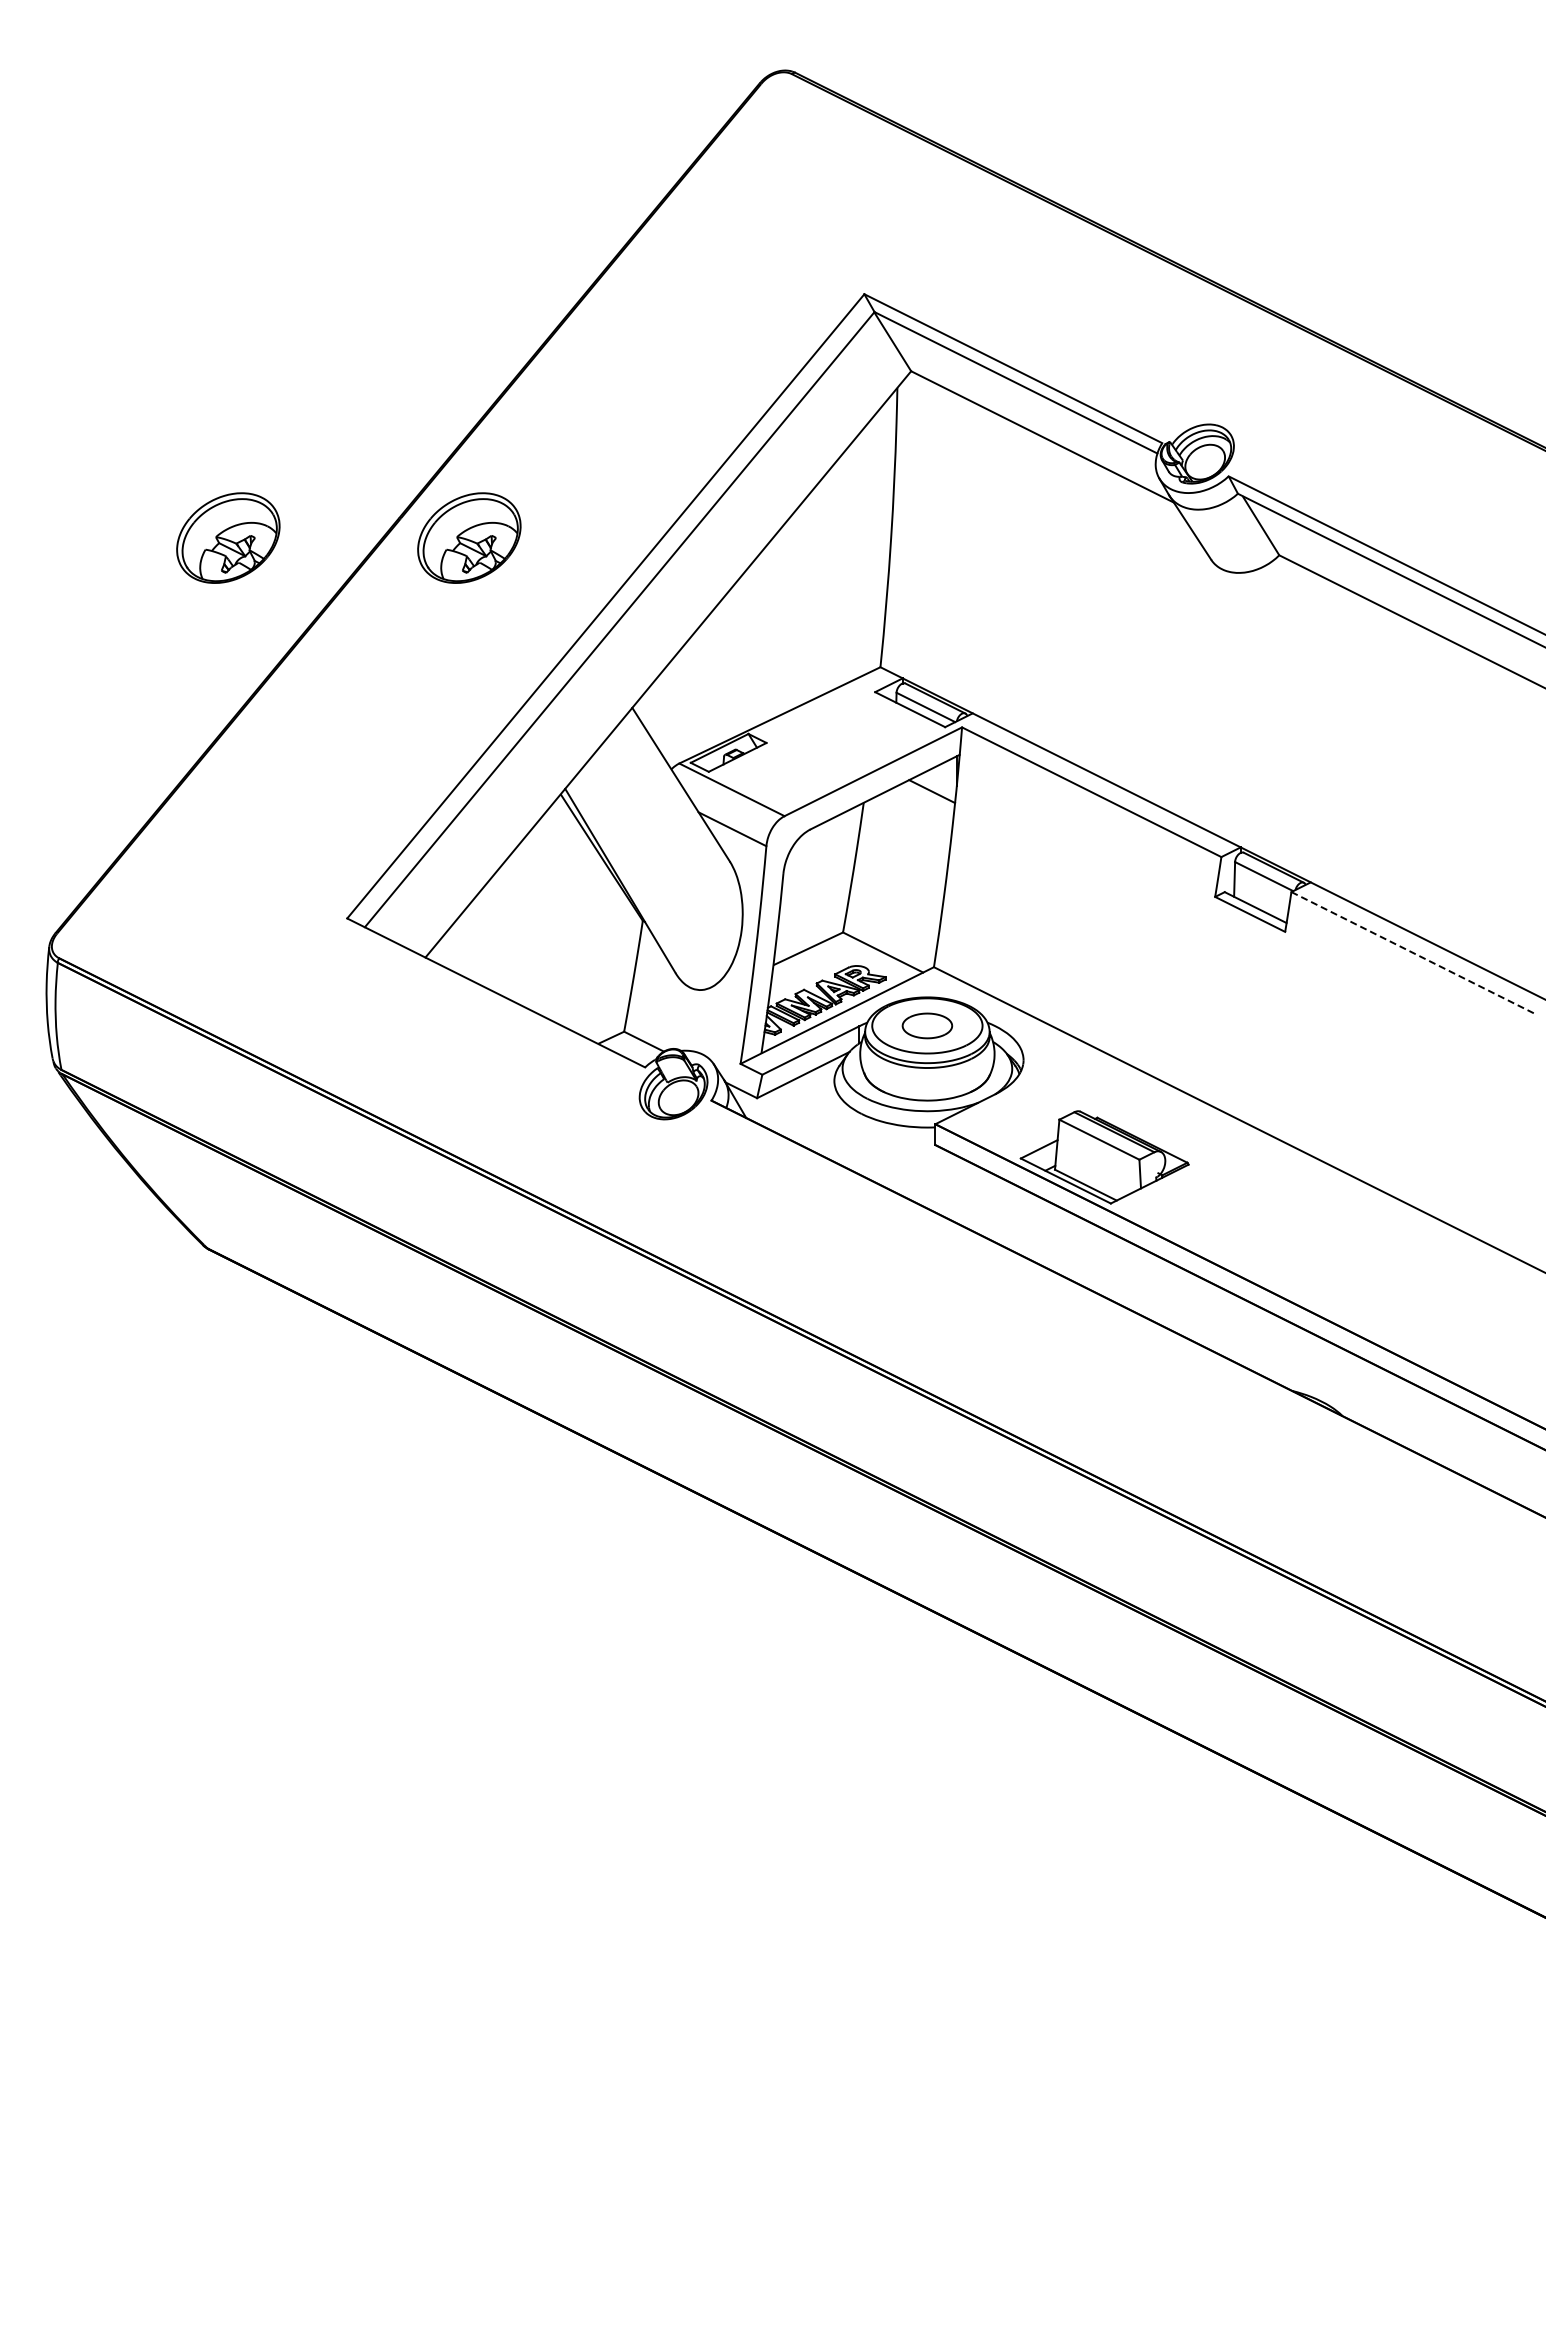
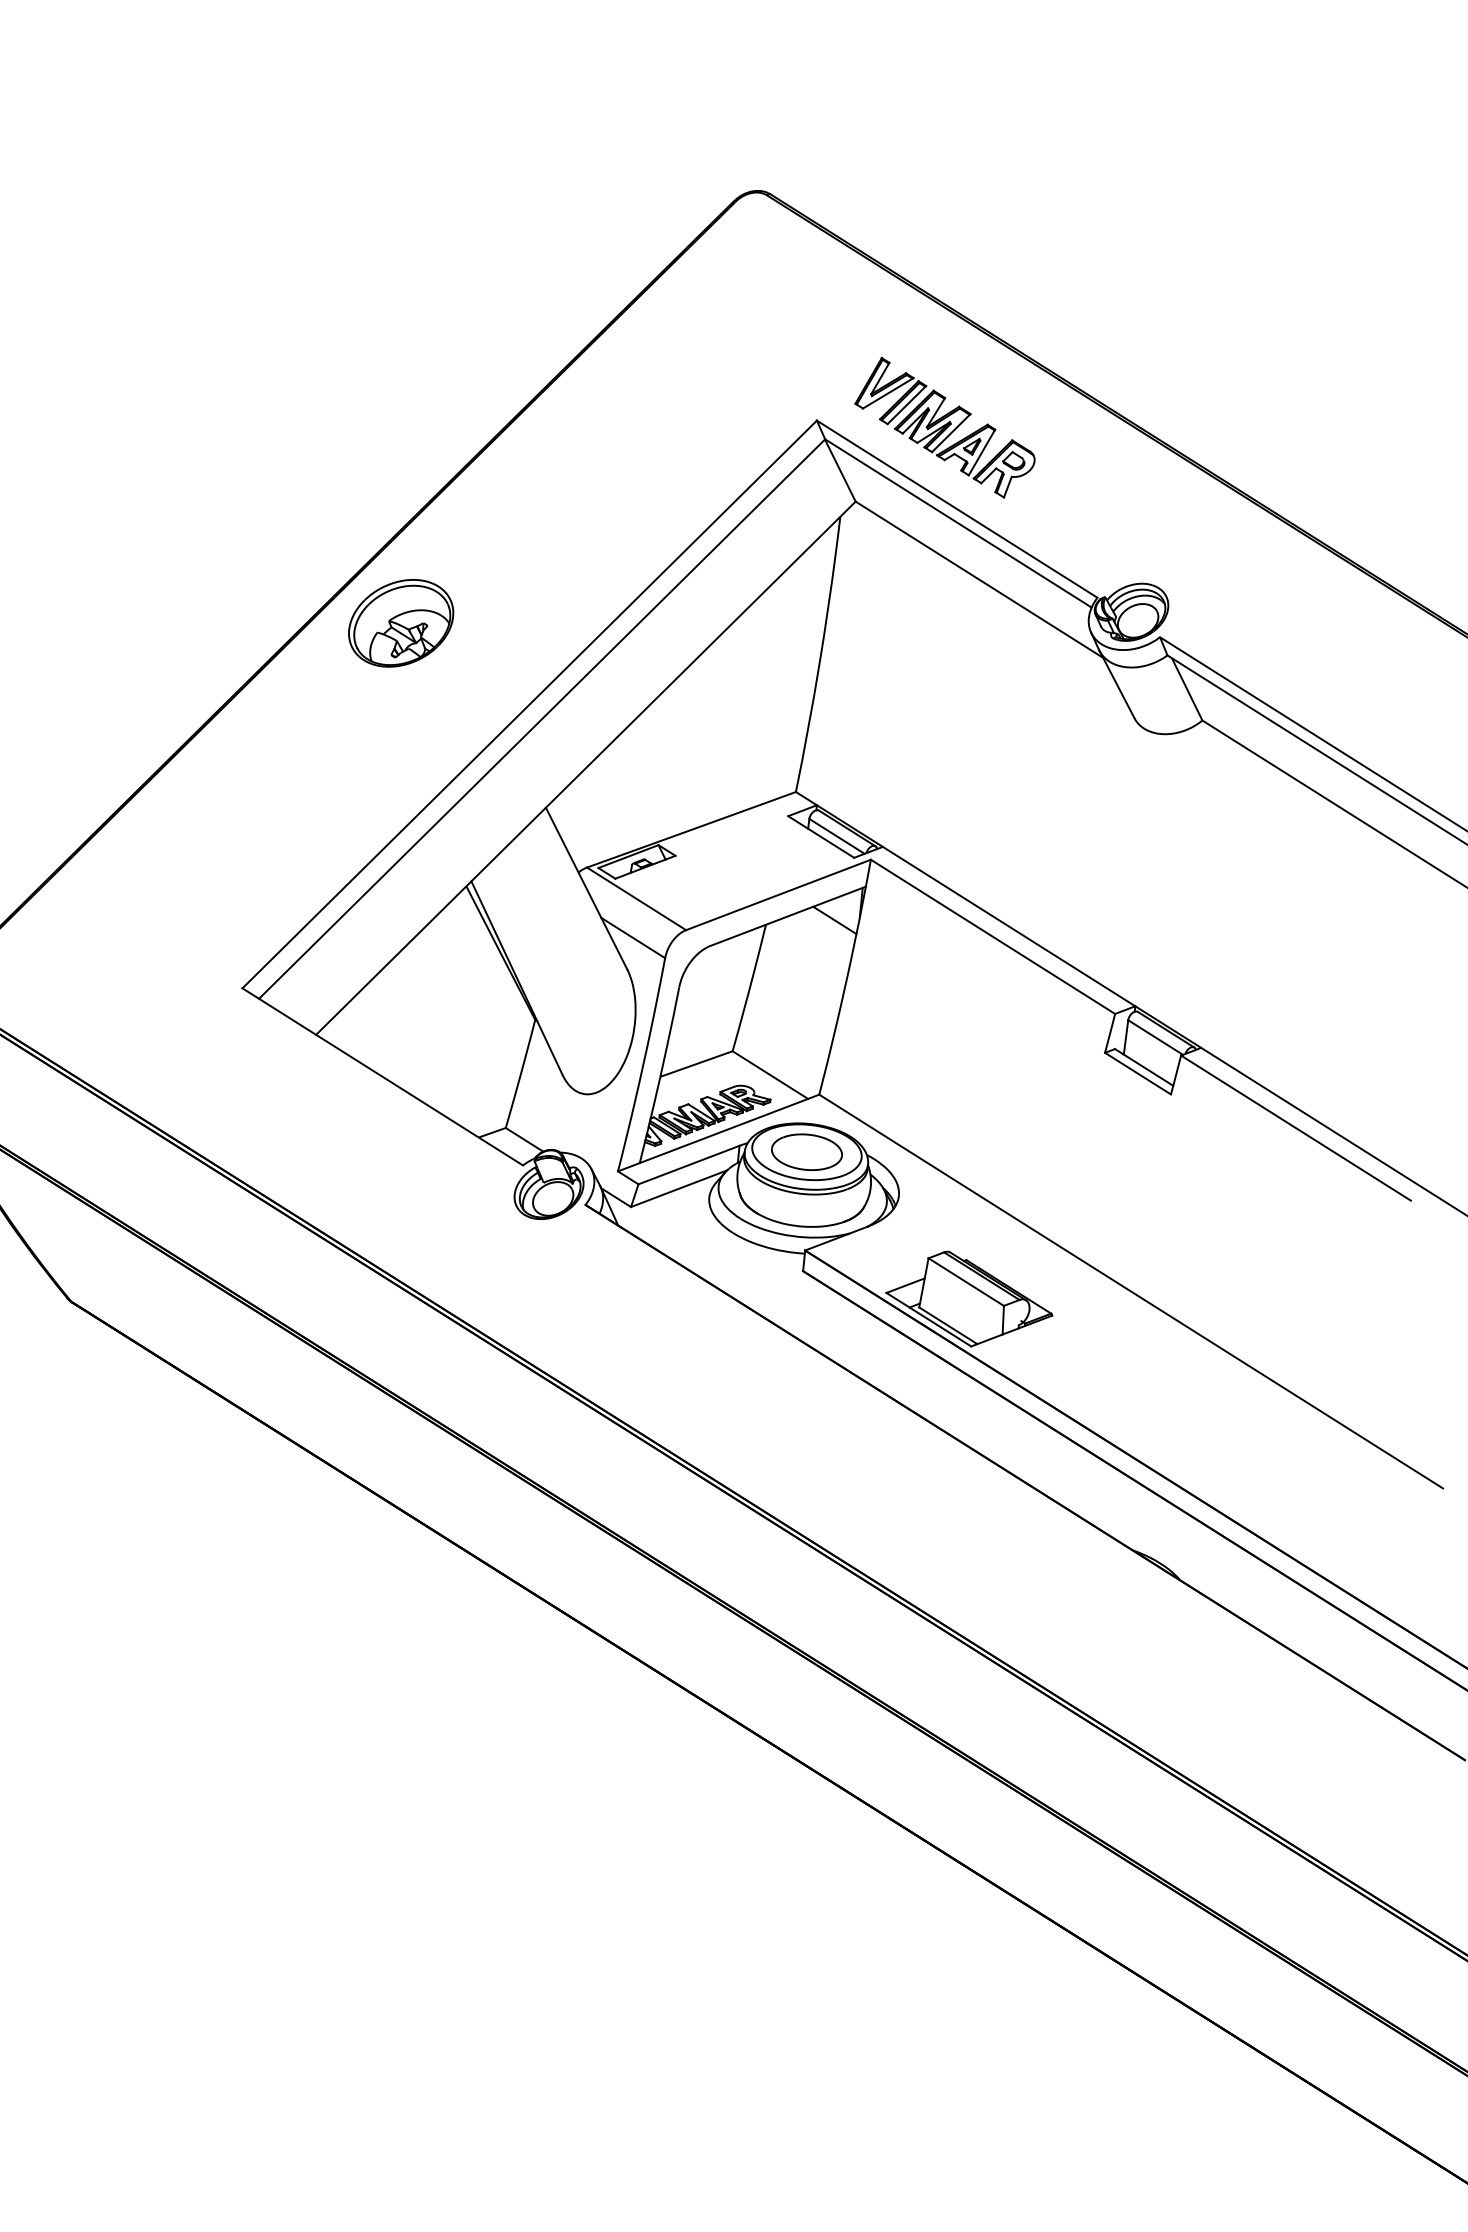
part: (993, 288) -> (945, 427), added
part: (228, 537) -> (162, 598), removed
line: (1413, 953) -> (1296, 1128), dashed -> solid
part: (927, 1025) -> (807, 1151), size x1.43

